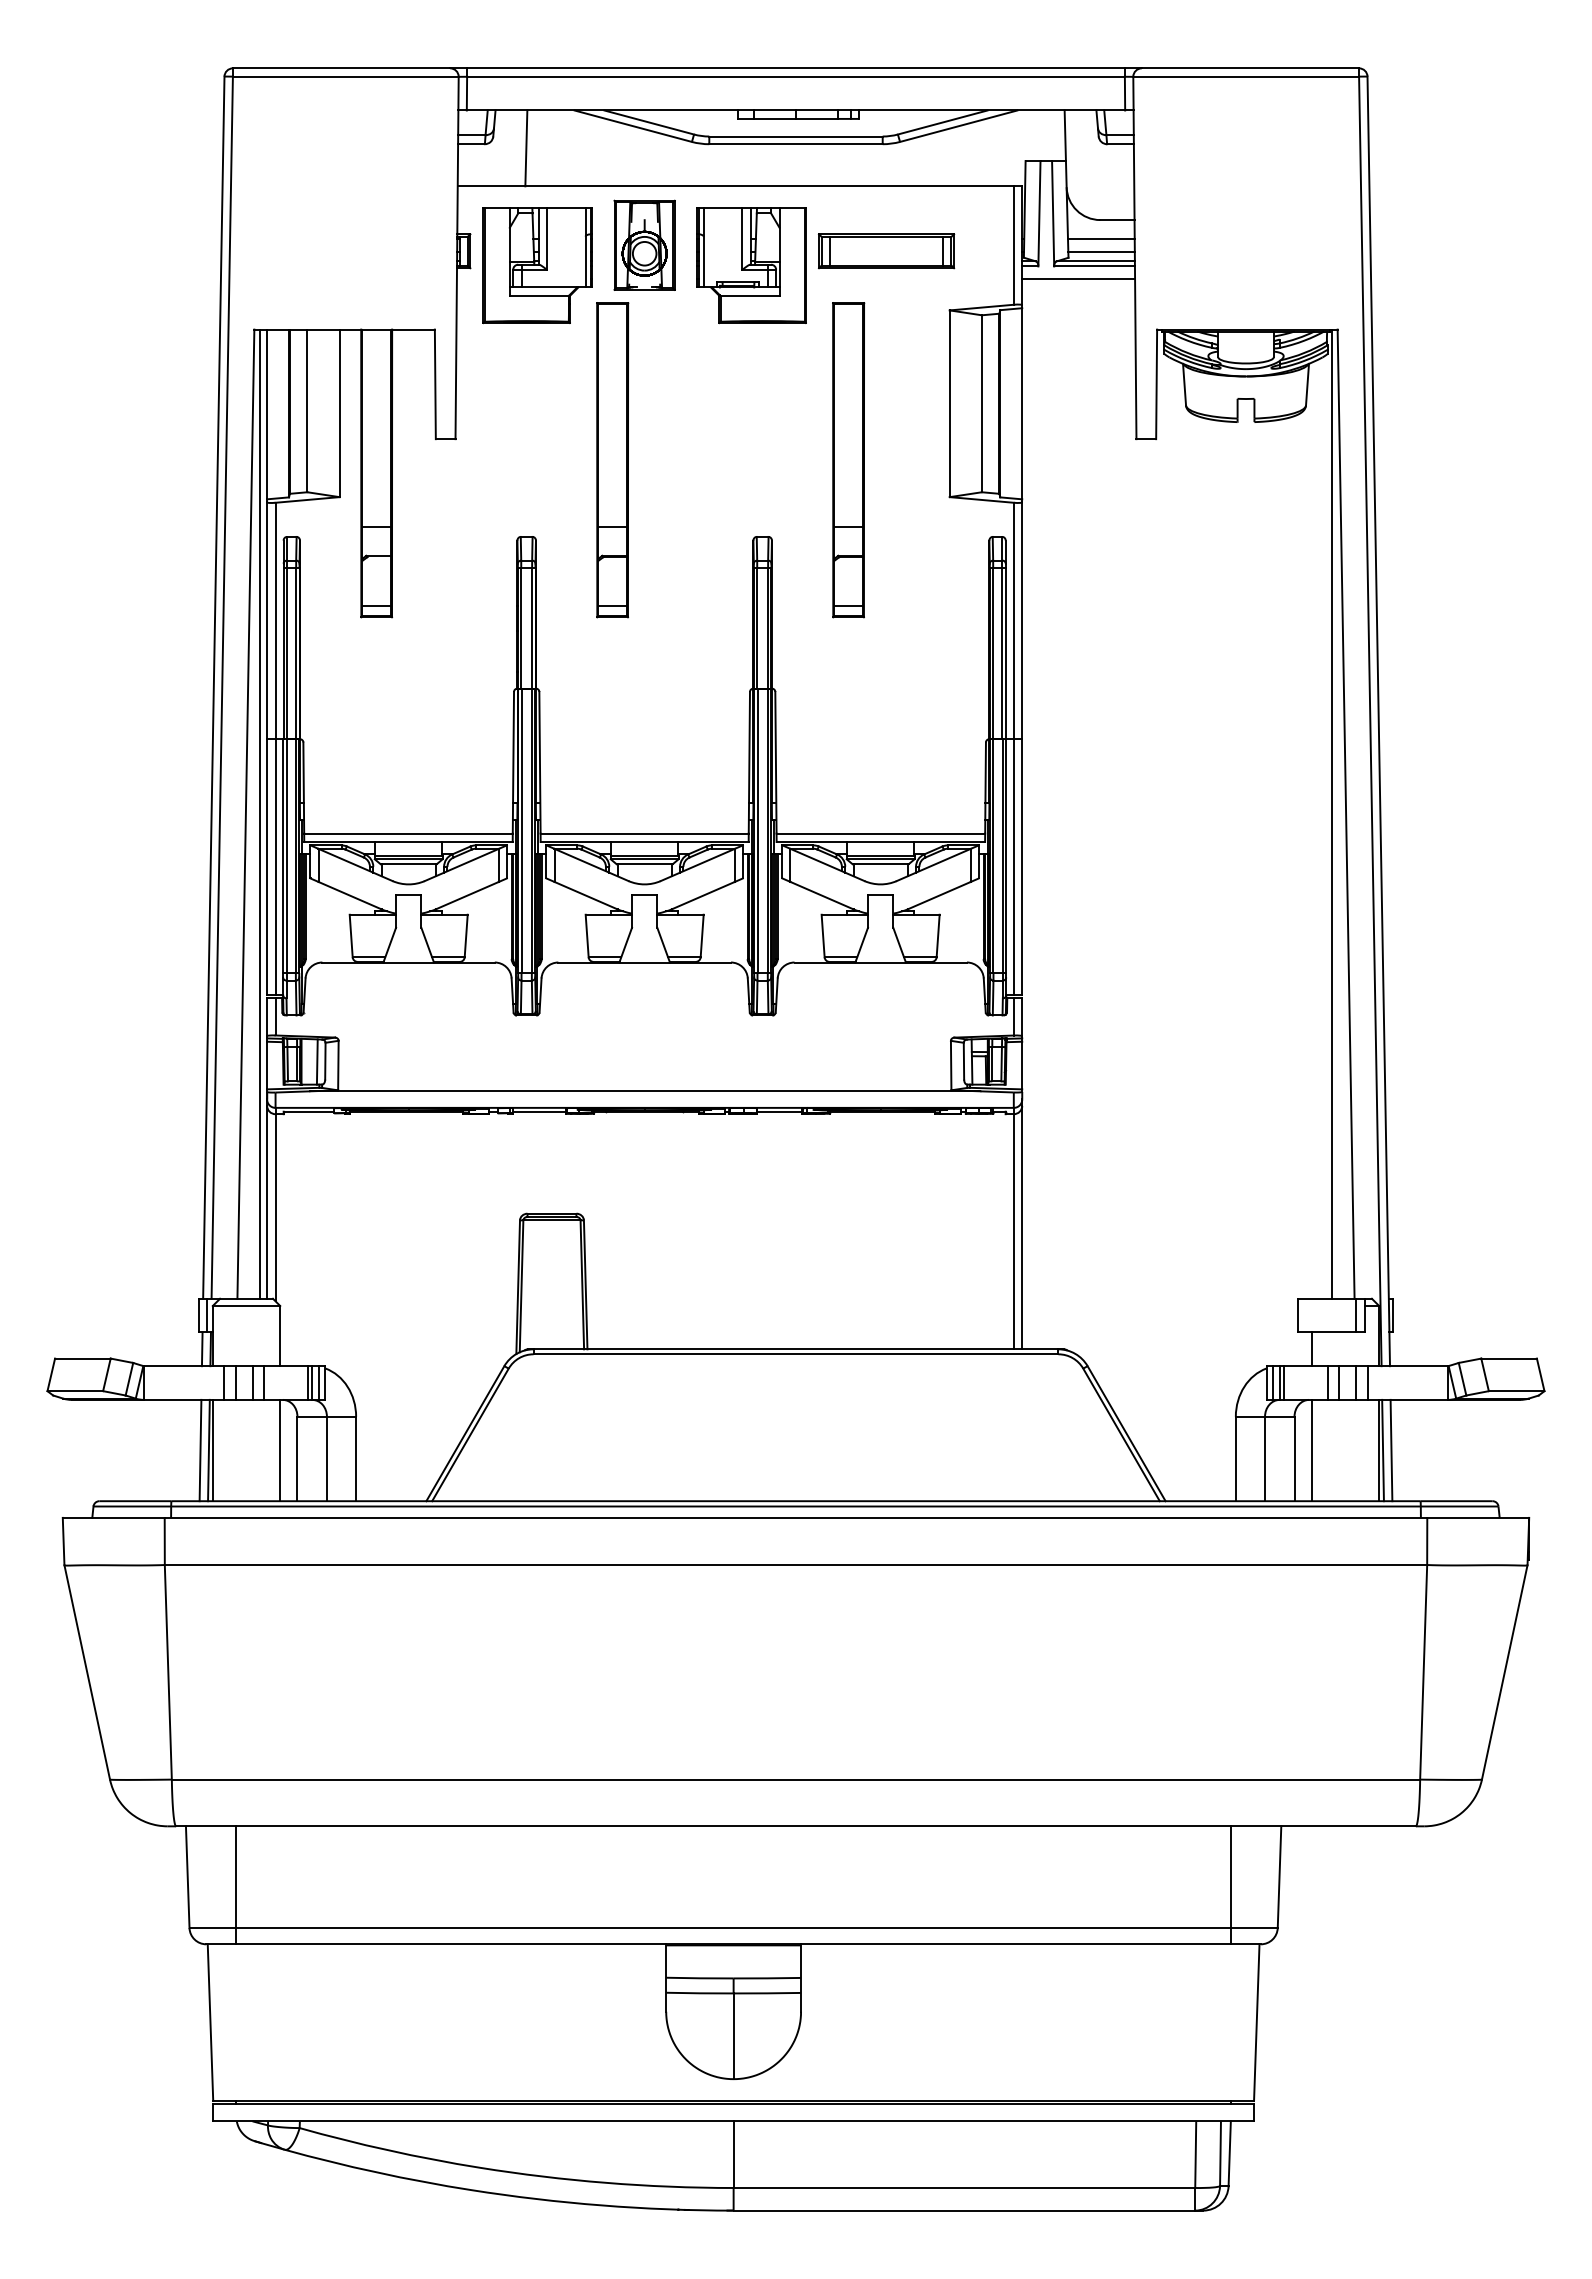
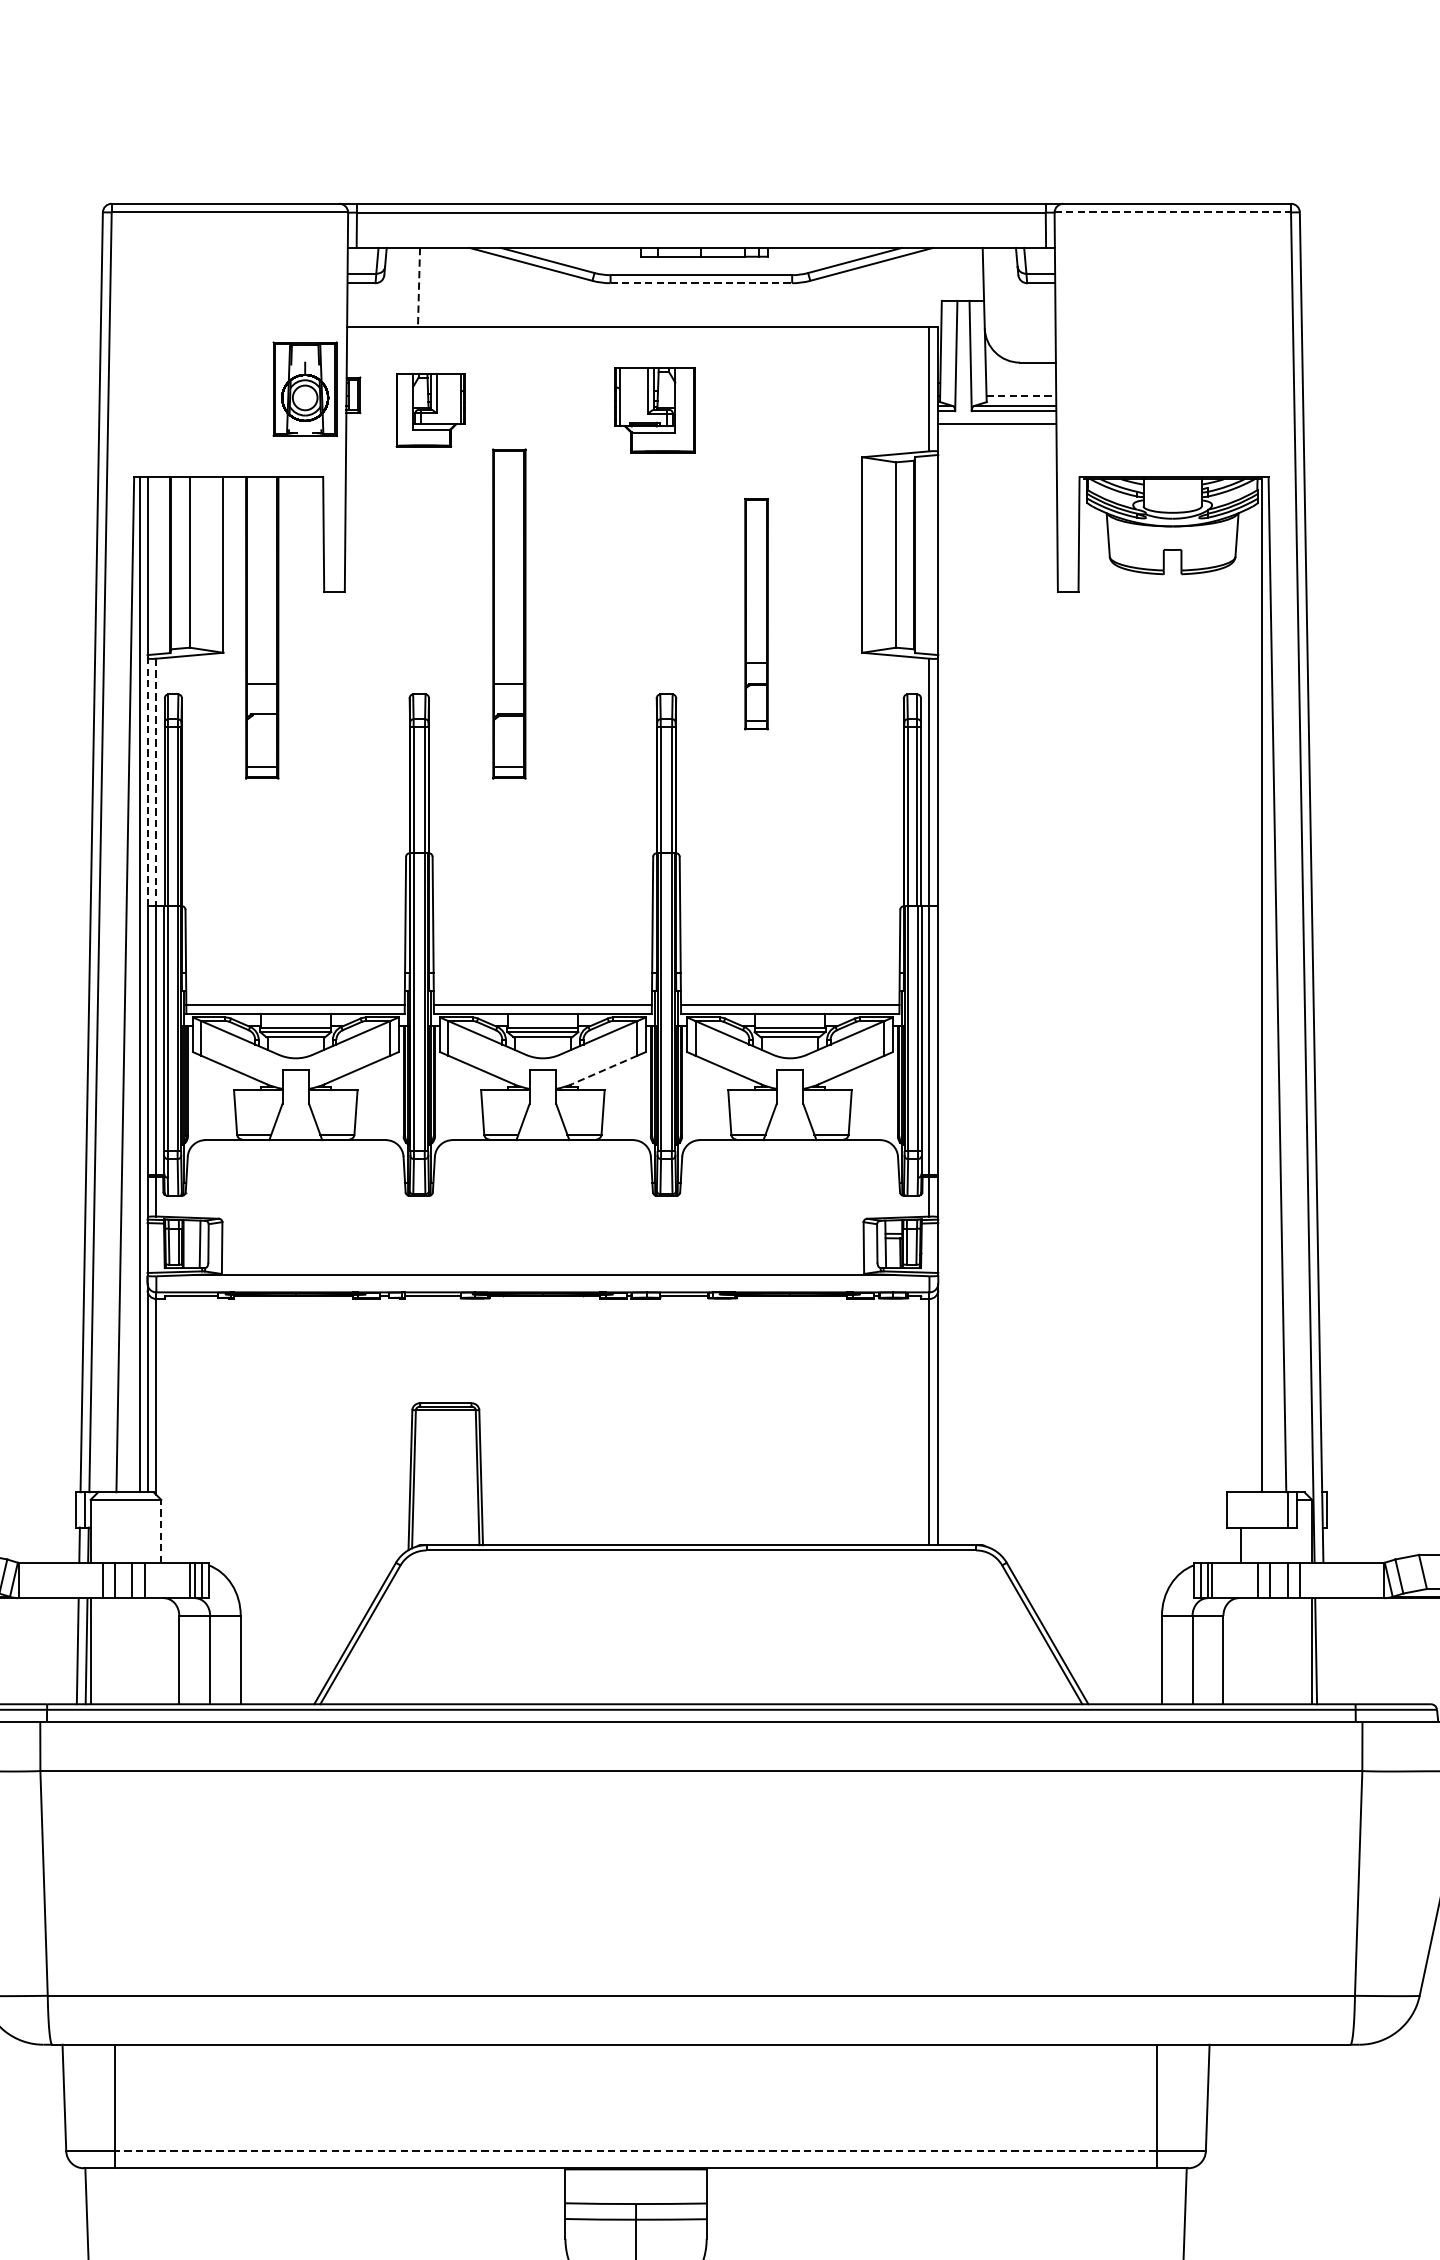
line: (1246, 76) -> (1173, 212), solid -> dashed
line: (796, 144) -> (701, 283), solid -> dashed
line: (526, 148) -> (419, 287), solid -> dashed
line: (1101, 239) -> (1021, 383), removed
part: (644, 244) -> (305, 388), moved
part: (886, 251) -> (796, 395), removed
line: (1102, 252) -> (1022, 396), solid -> dashed
part: (537, 265) -> (430, 410), size x0.6
part: (751, 265) -> (654, 410), size x0.7
part: (848, 460) -> (756, 614), size x0.7
line: (267, 620) -> (147, 781), solid -> dashed
line: (275, 621) -> (156, 783), solid -> dashed
line: (703, 895) -> (604, 1069), solid -> dashed
line: (280, 1335) -> (161, 1530), solid -> dashed
line: (280, 1450) -> (161, 1651), removed
line: (1311, 1450) -> (1241, 1651), removed
line: (1391, 1450) -> (1324, 1651), removed
line: (733, 1928) -> (635, 2151), solid -> dashed

